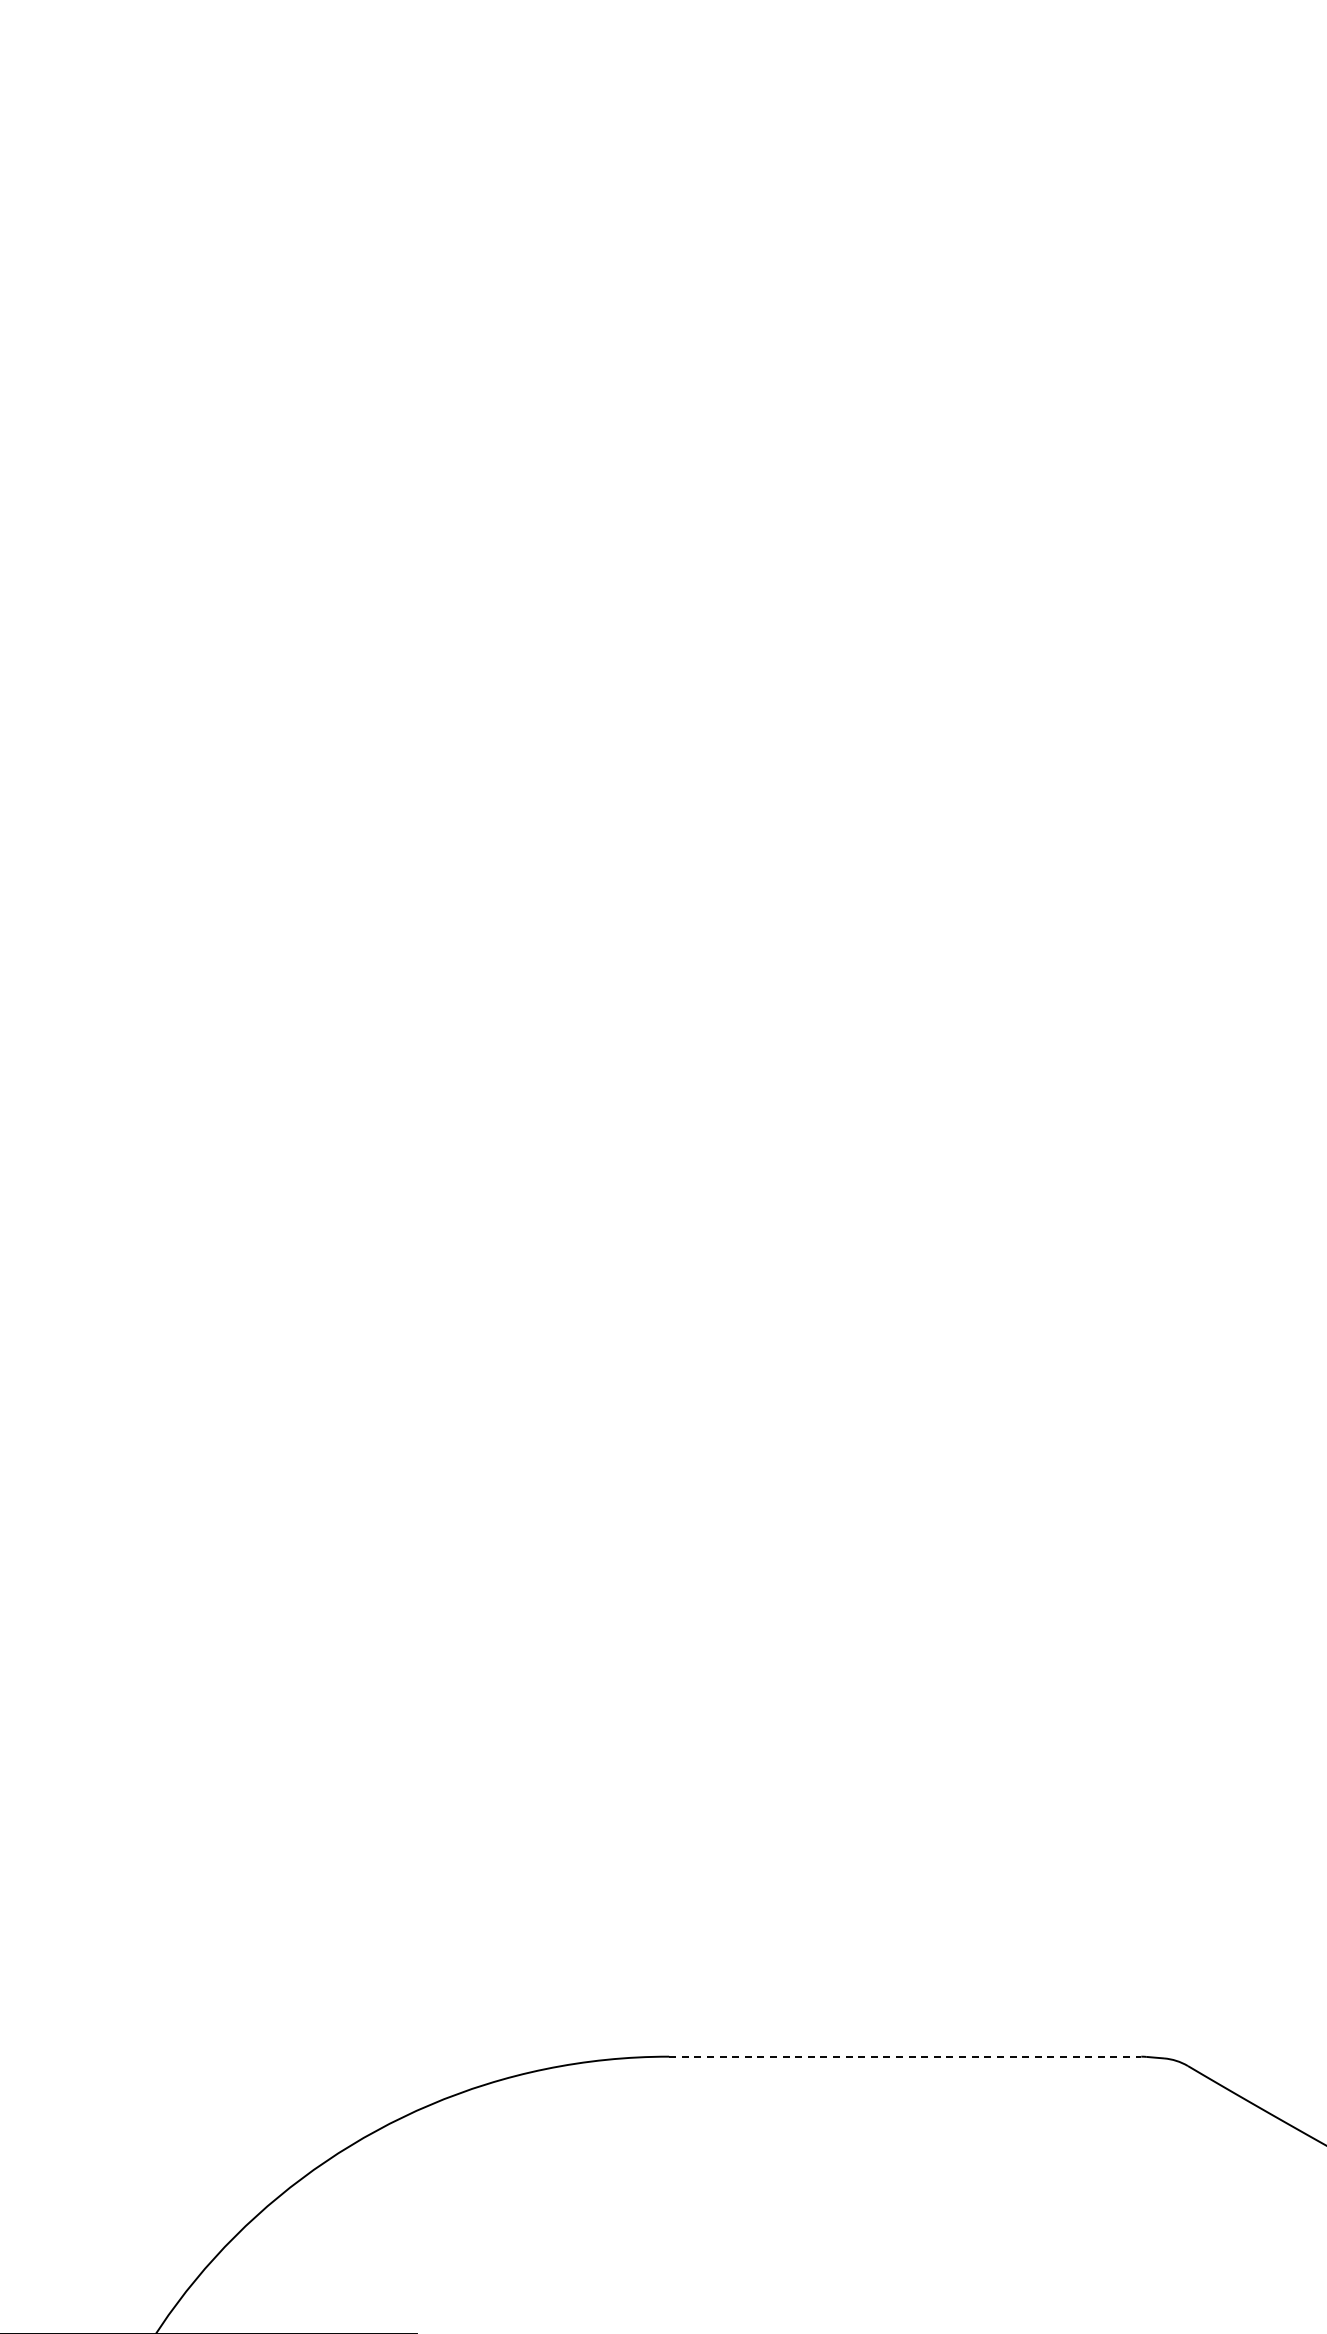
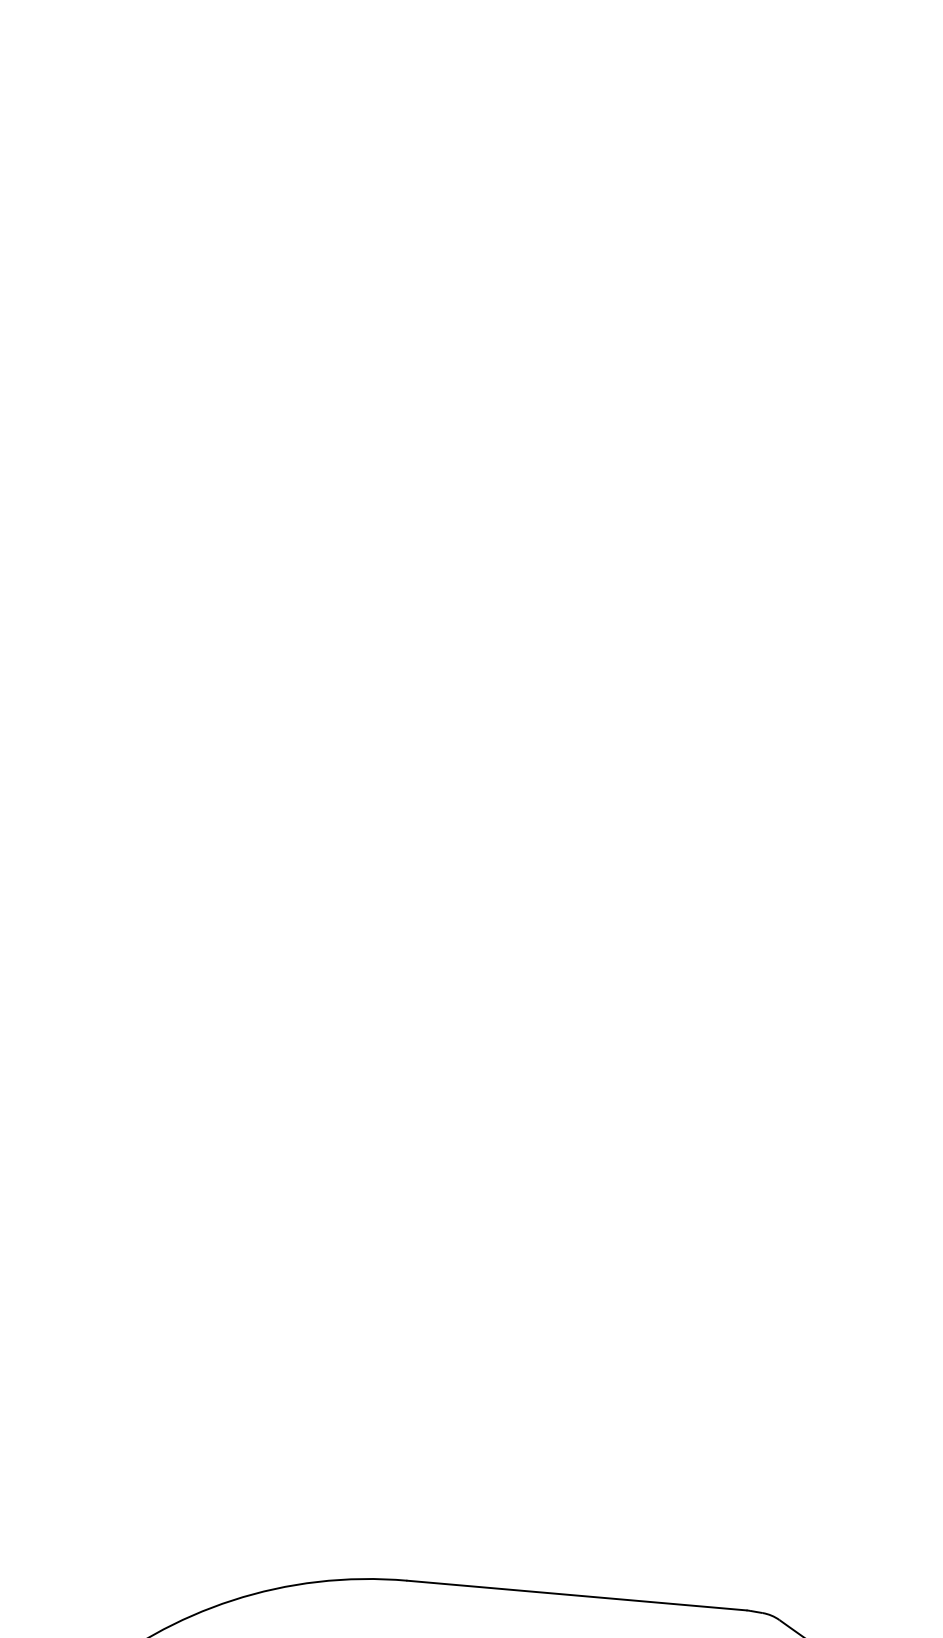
line: (905, 2056) -> (577, 1595), dashed -> solid

